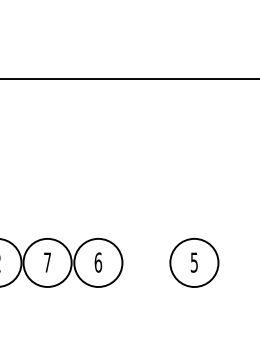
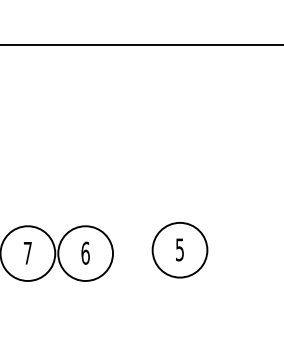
part: (194, 262) -> (180, 249), moved

